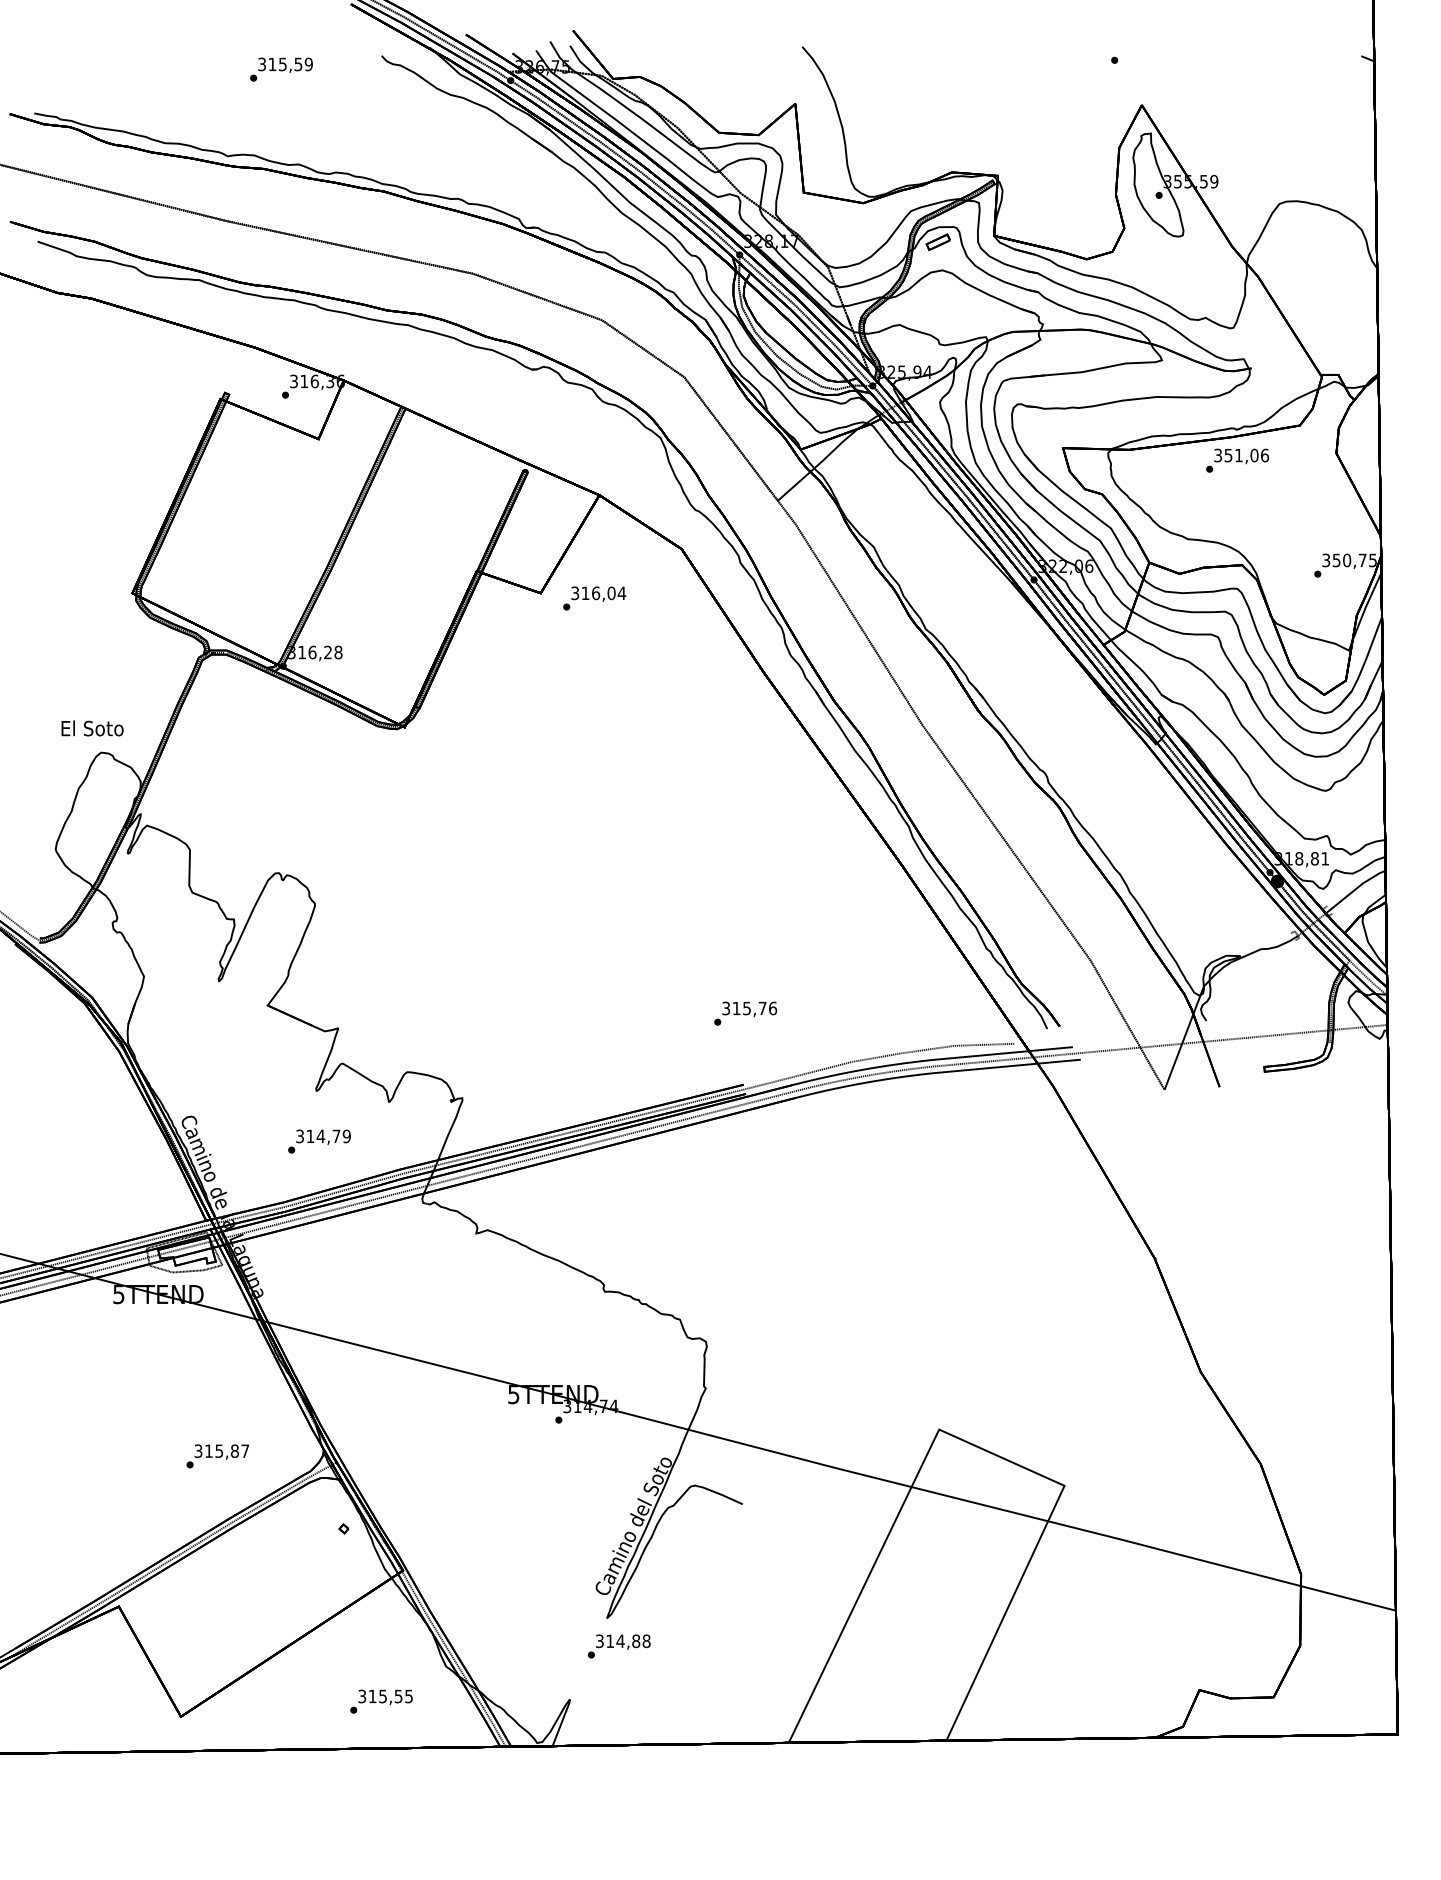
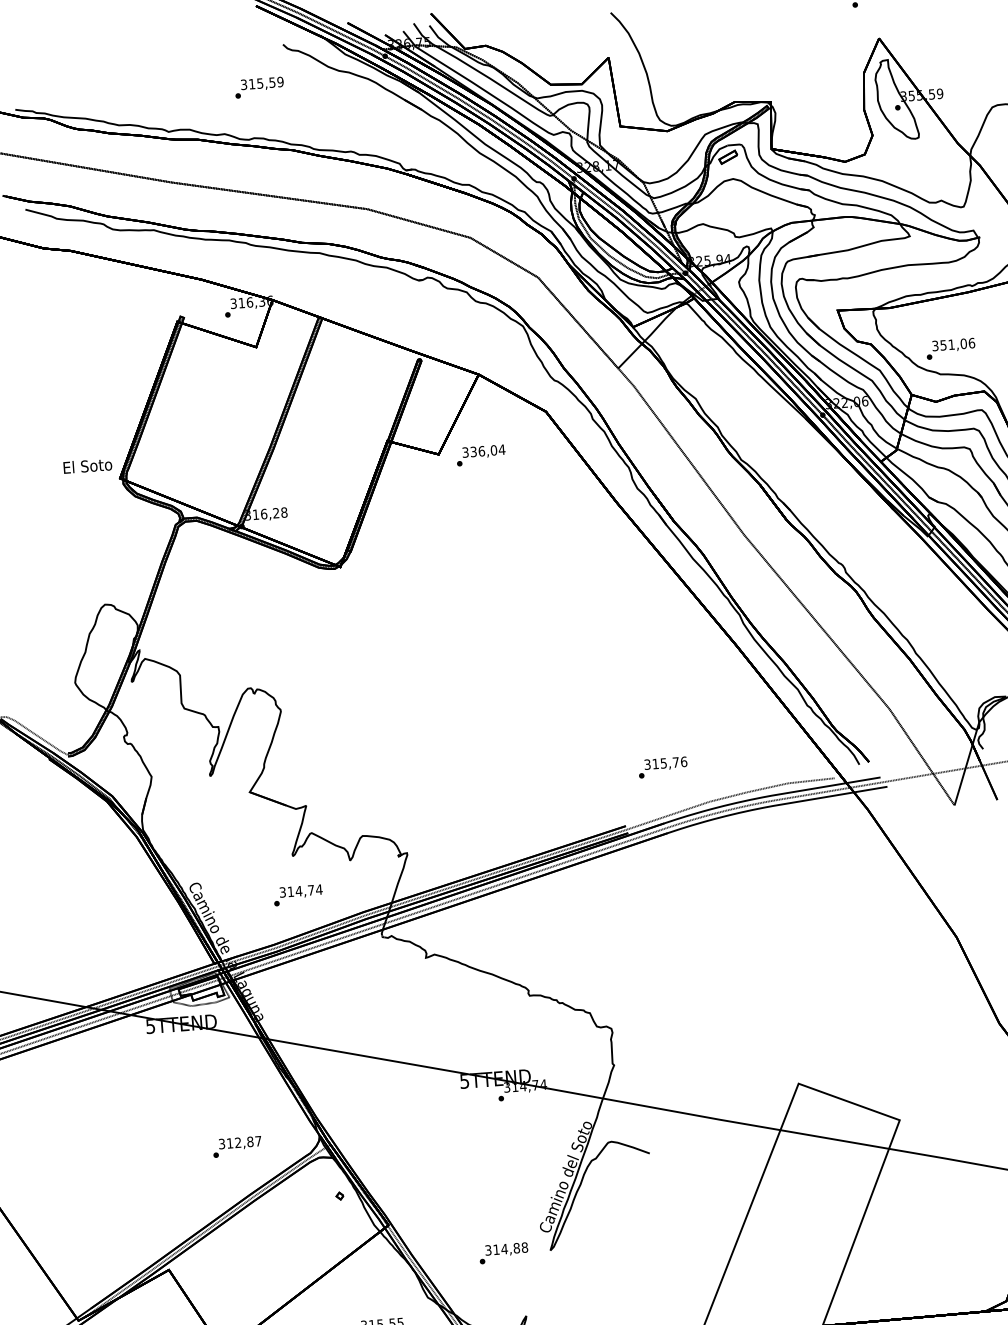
text: (281, 69) -> (259, 87), moved
text: (1237, 460) -> (950, 348), moved
text: (585, 593) -> (473, 452), 316,04 -> 336,04
text: (92, 728) -> (87, 466), moved
text: (745, 1013) -> (662, 767), moved
text: (346, 1136) -> (318, 889), 314,79 -> 314,74
text: (219, 1450) -> (238, 1142), 315,87 -> 312,87
text: (618, 1646) -> (503, 1253), moved

